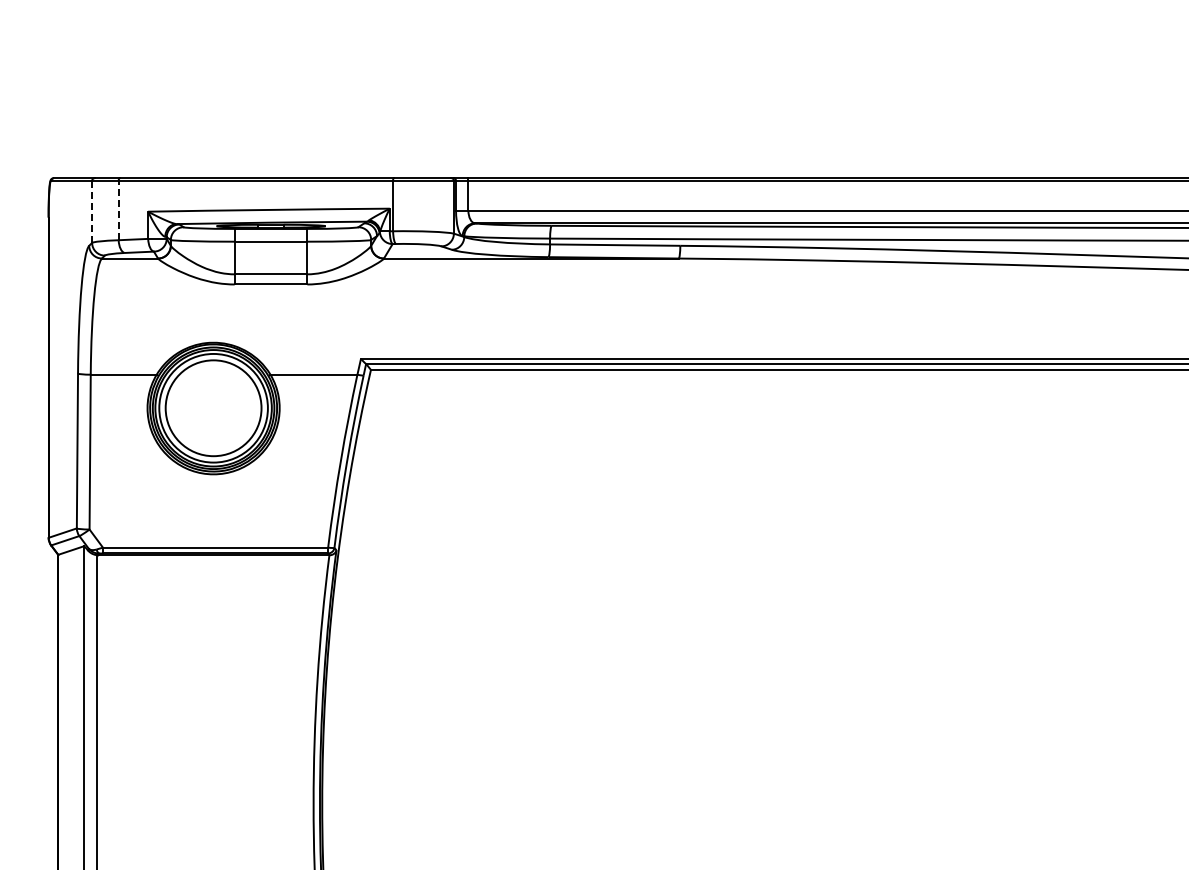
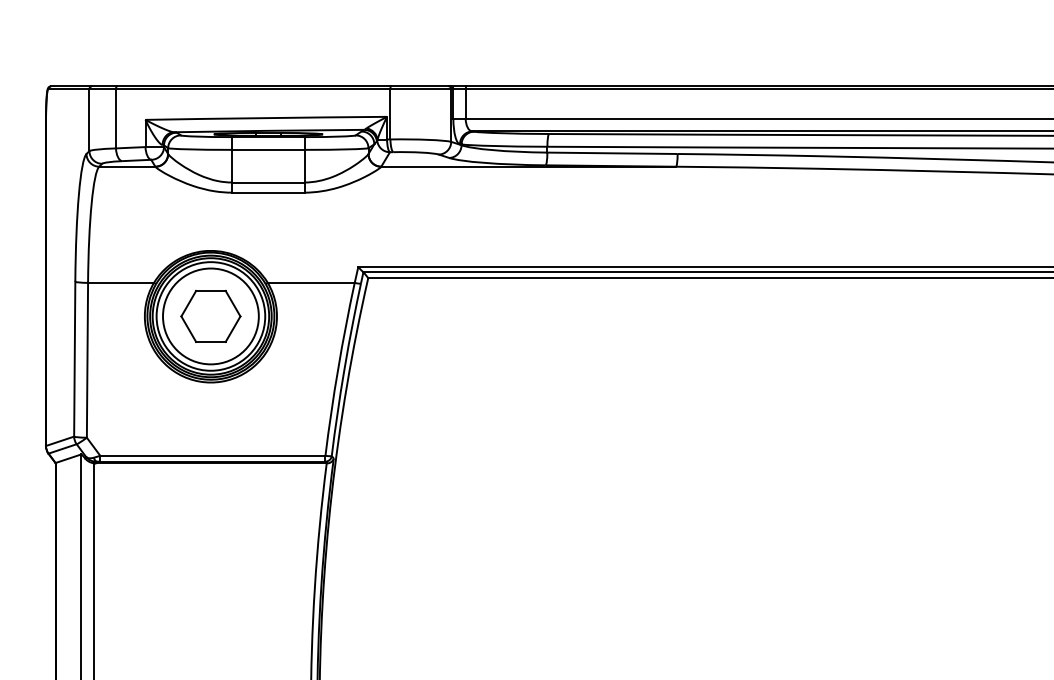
line: (118, 210) -> (115, 118), dashed -> solid
line: (92, 212) -> (89, 120), dashed -> solid
part: (213, 407) -> (210, 315), added

